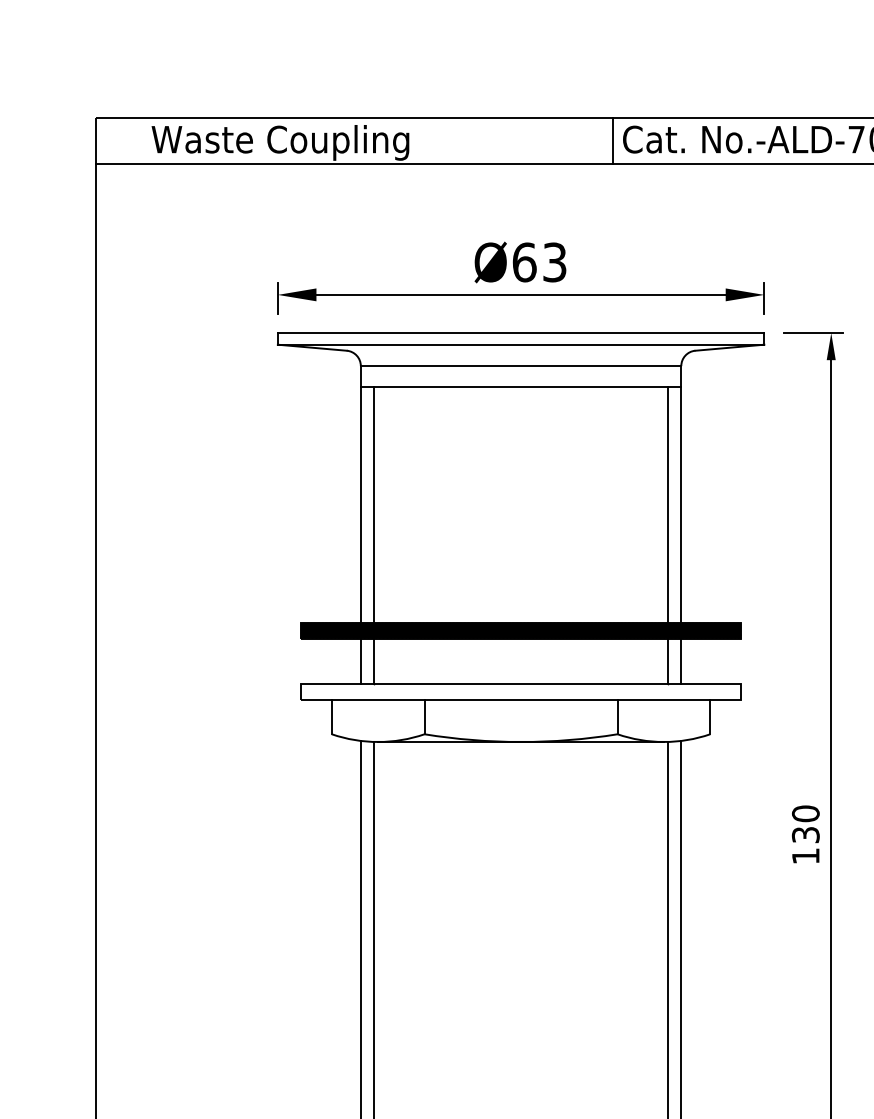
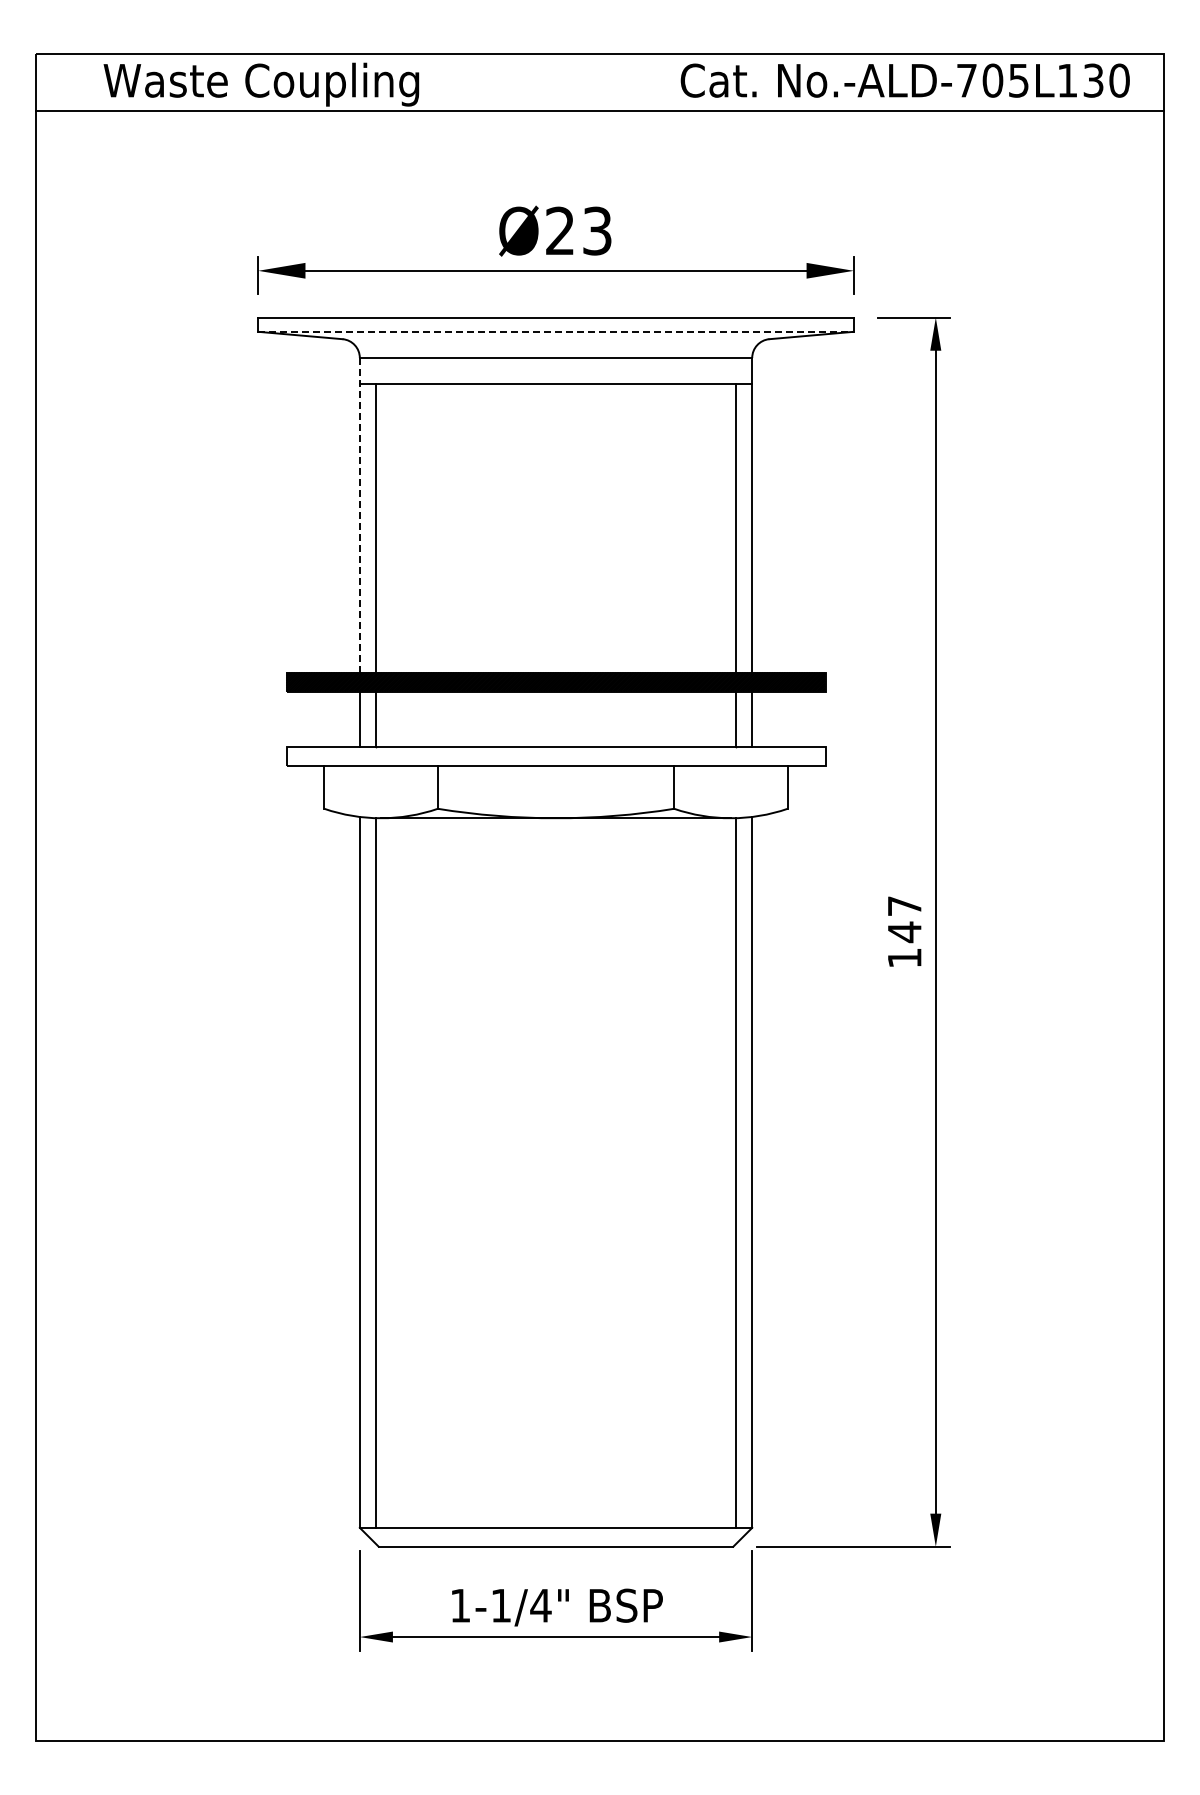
line: (612, 140) -> (668, 81), removed
text: (524, 261) -> (560, 230), Ø63 -> Ø23
line: (521, 344) -> (556, 331), solid -> dashed
line: (360, 494) -> (359, 515), solid -> dashed
text: (805, 824) -> (904, 919), 130 -> 147

